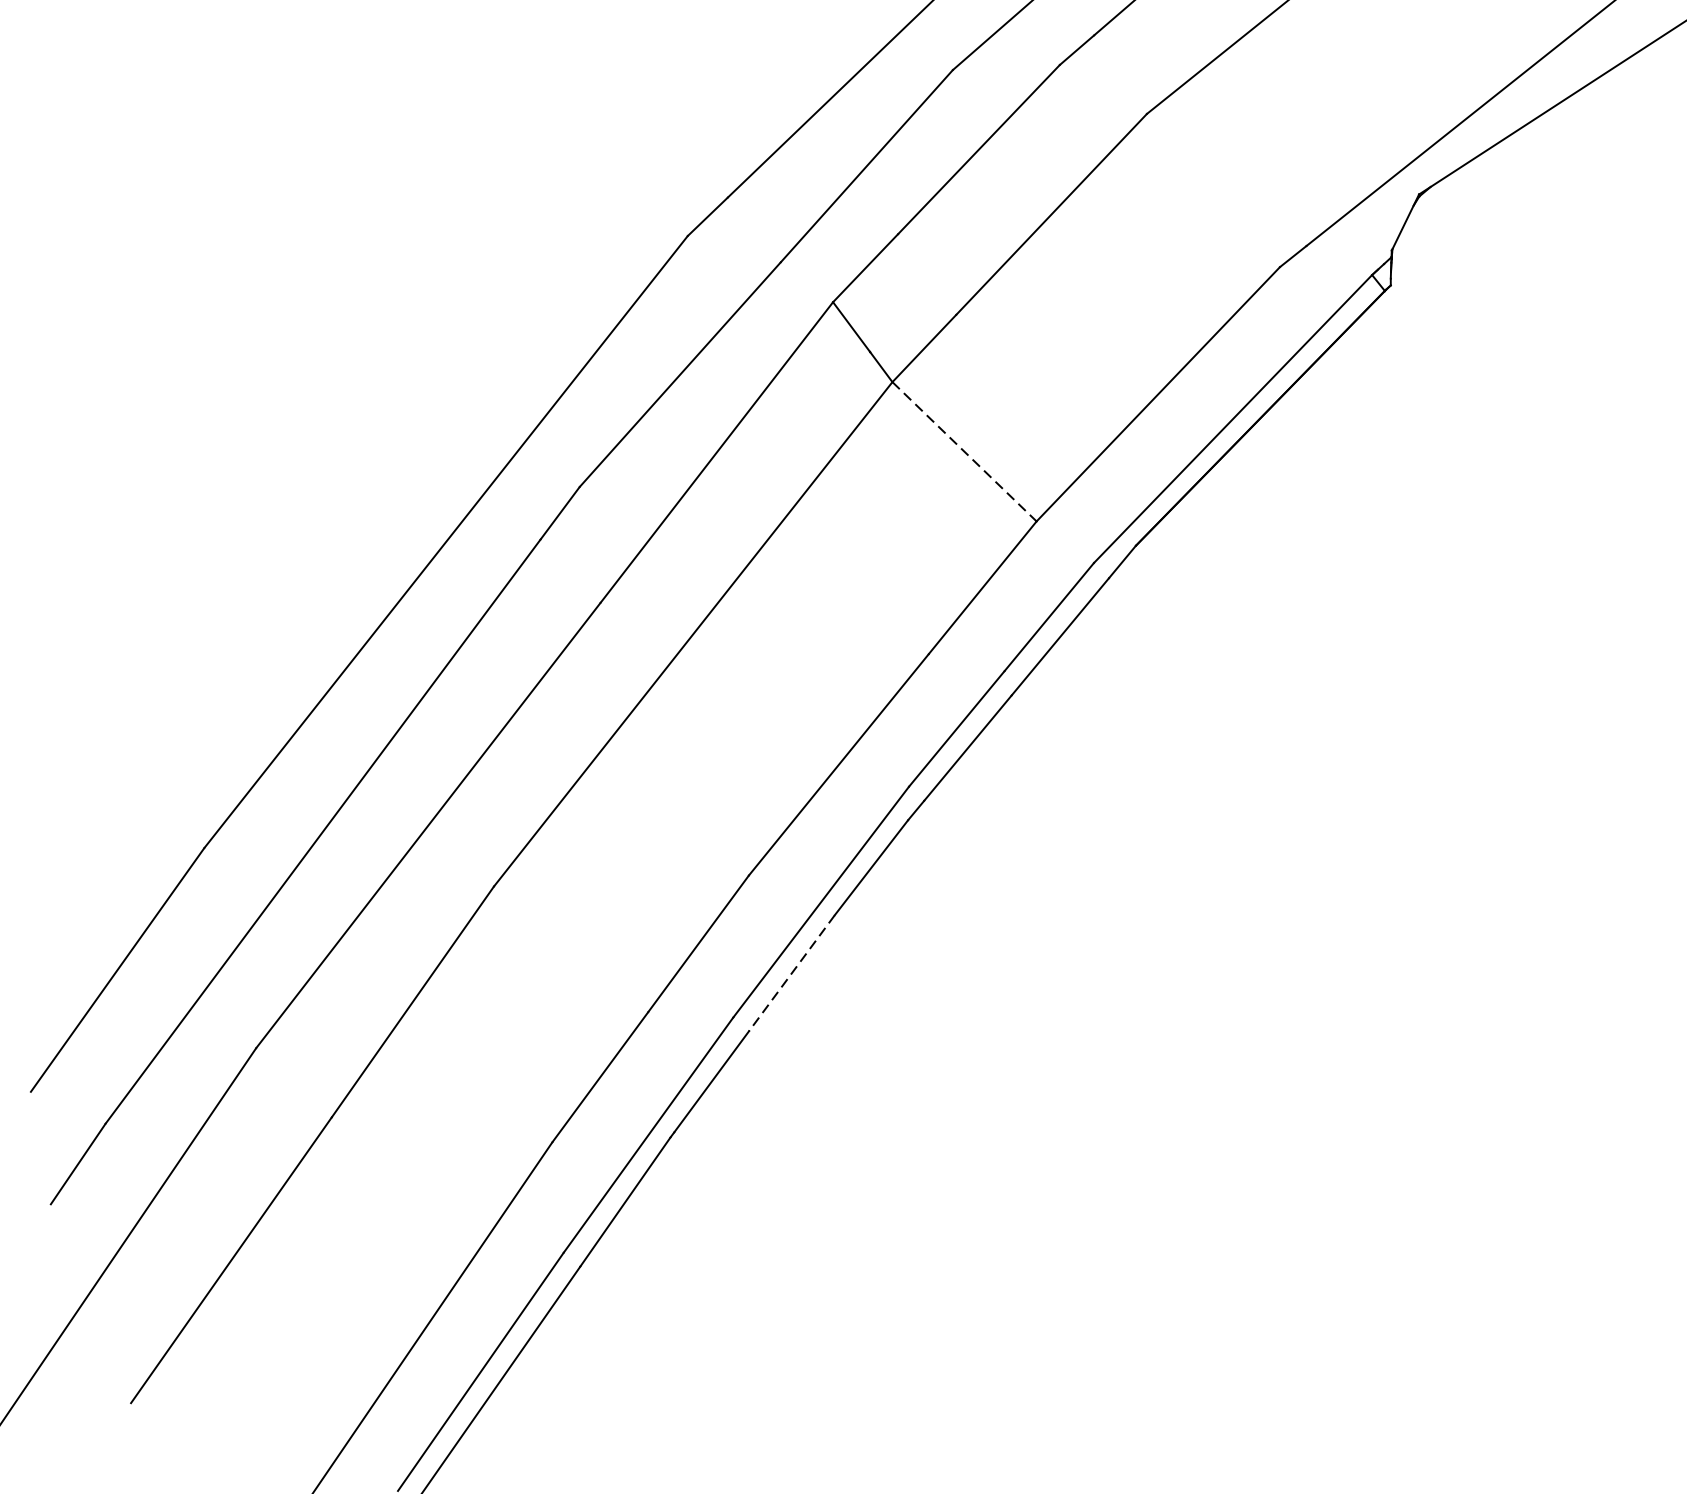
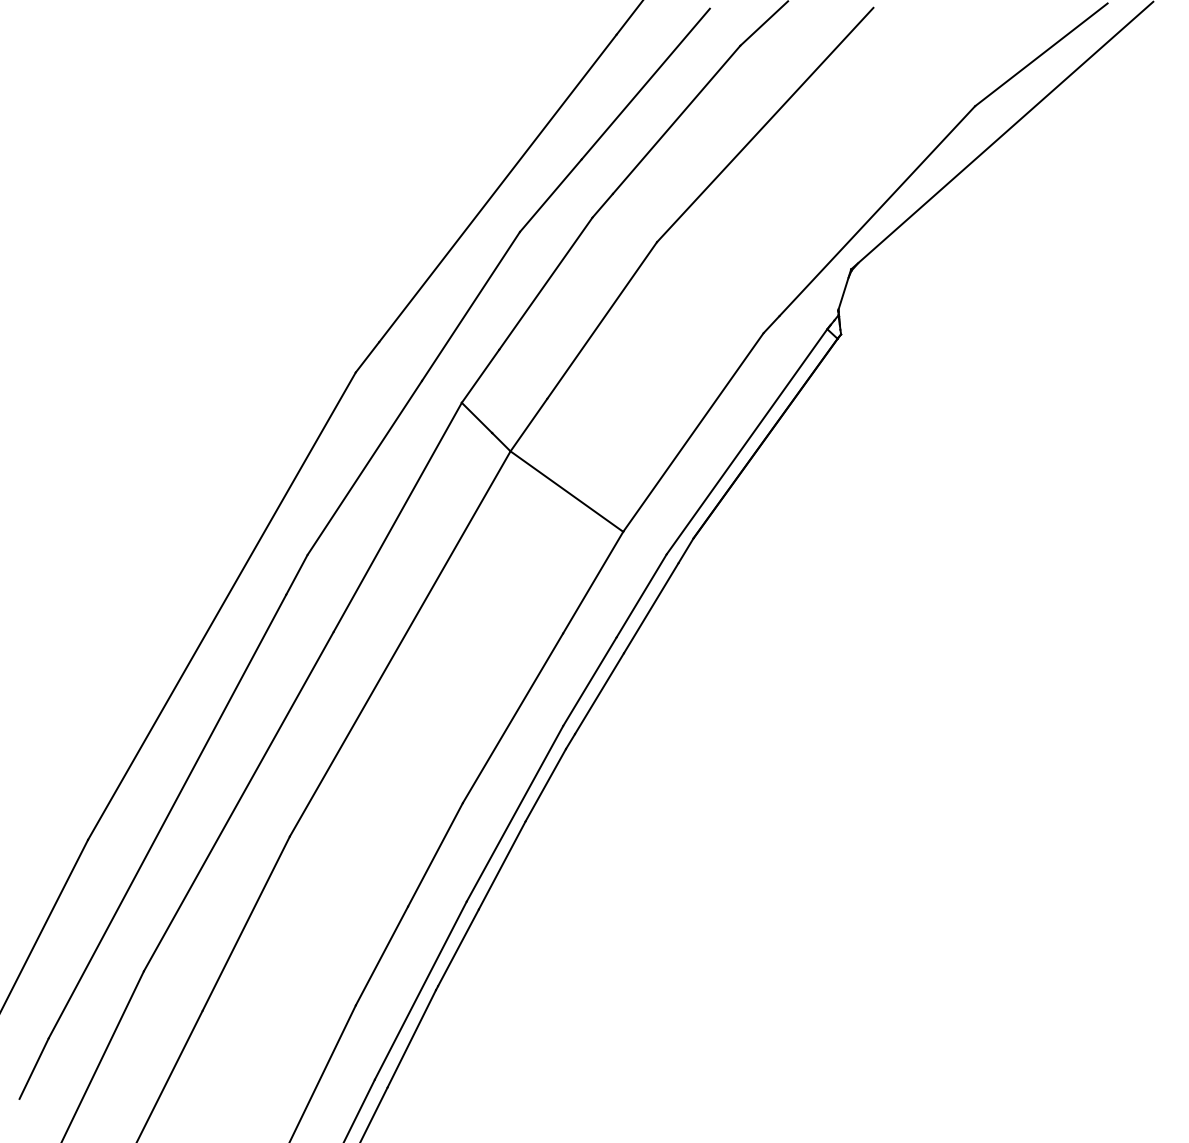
line: (965, 451) -> (567, 491), dashed -> solid
line: (792, 973) -> (502, 865), dashed -> solid

